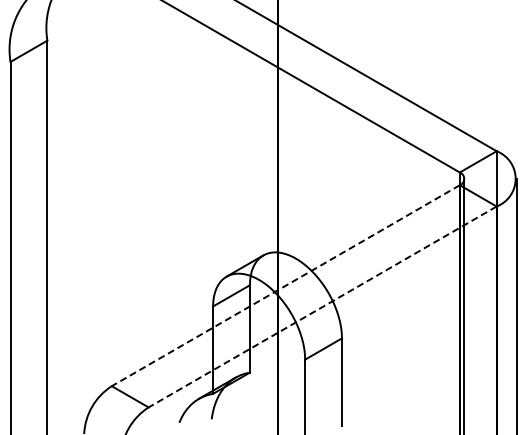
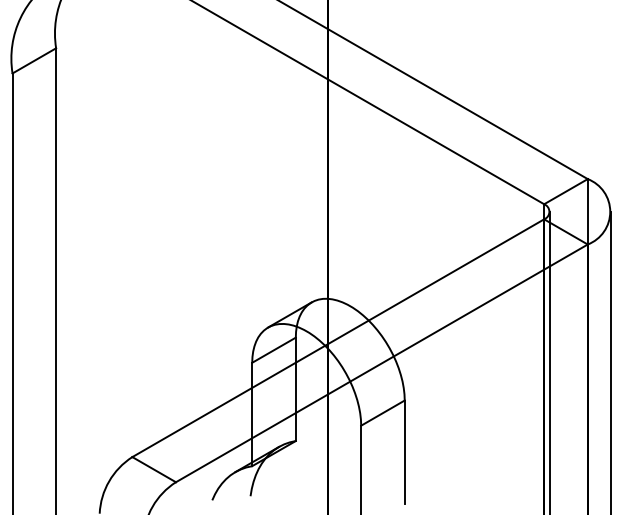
line: (285, 285) -> (337, 337), dashed -> solid
line: (322, 306) -> (381, 362), dashed -> solid

